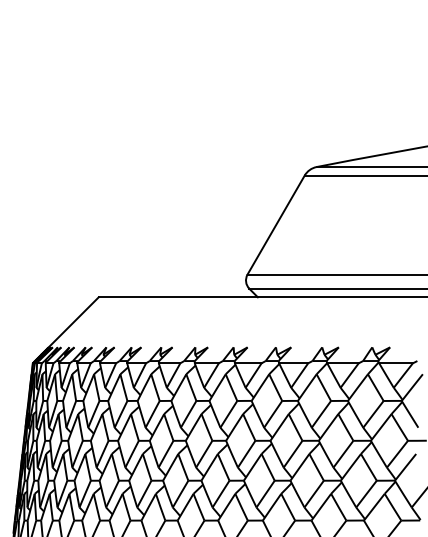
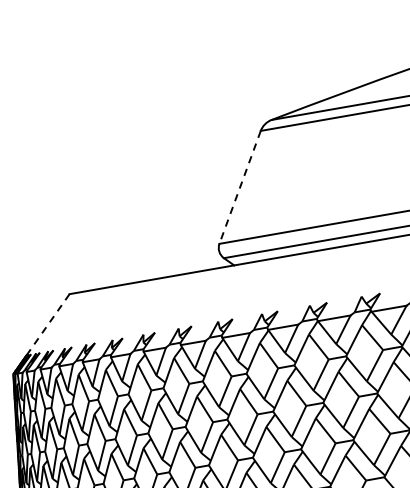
line: (275, 225) -> (239, 187), solid -> dashed
line: (73, 322) -> (47, 324), solid -> dashed

